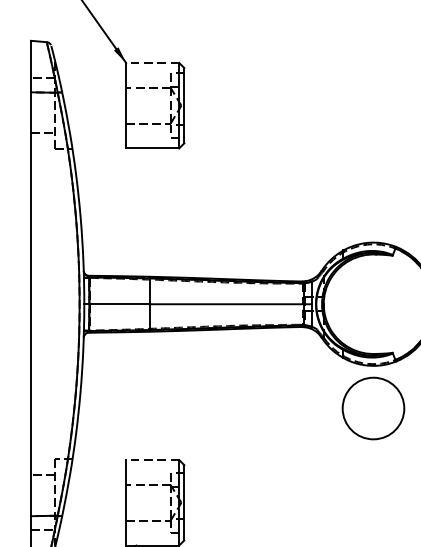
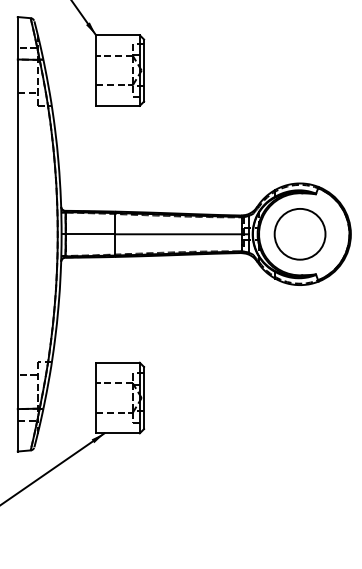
line: (152, 63) -> (117, 35), dashed -> solid
circle: (372, 408) -> (299, 234), moved
line: (152, 459) -> (117, 362), dashed -> solid

